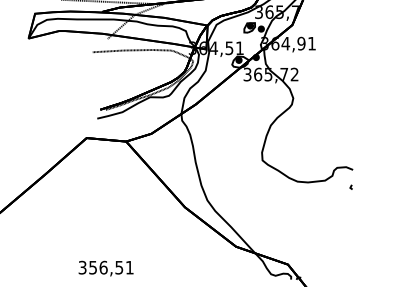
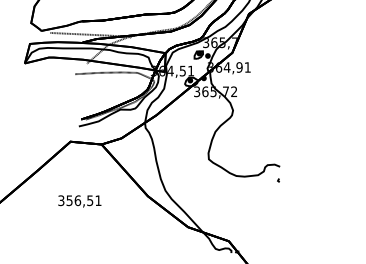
text: (105, 268) -> (79, 201), moved

